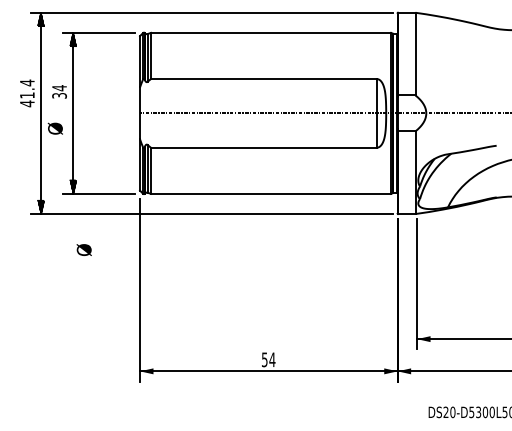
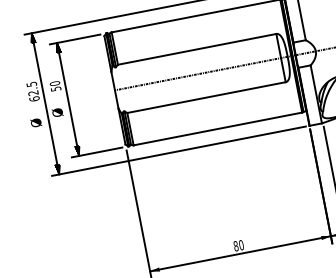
text: (59, 91) -> (55, 85), 34 -> 50
text: (27, 93) -> (33, 91), 41.4 -> 62.5
text: (83, 249) -> (35, 122), moved
text: (268, 359) -> (238, 245), 54 -> 80

